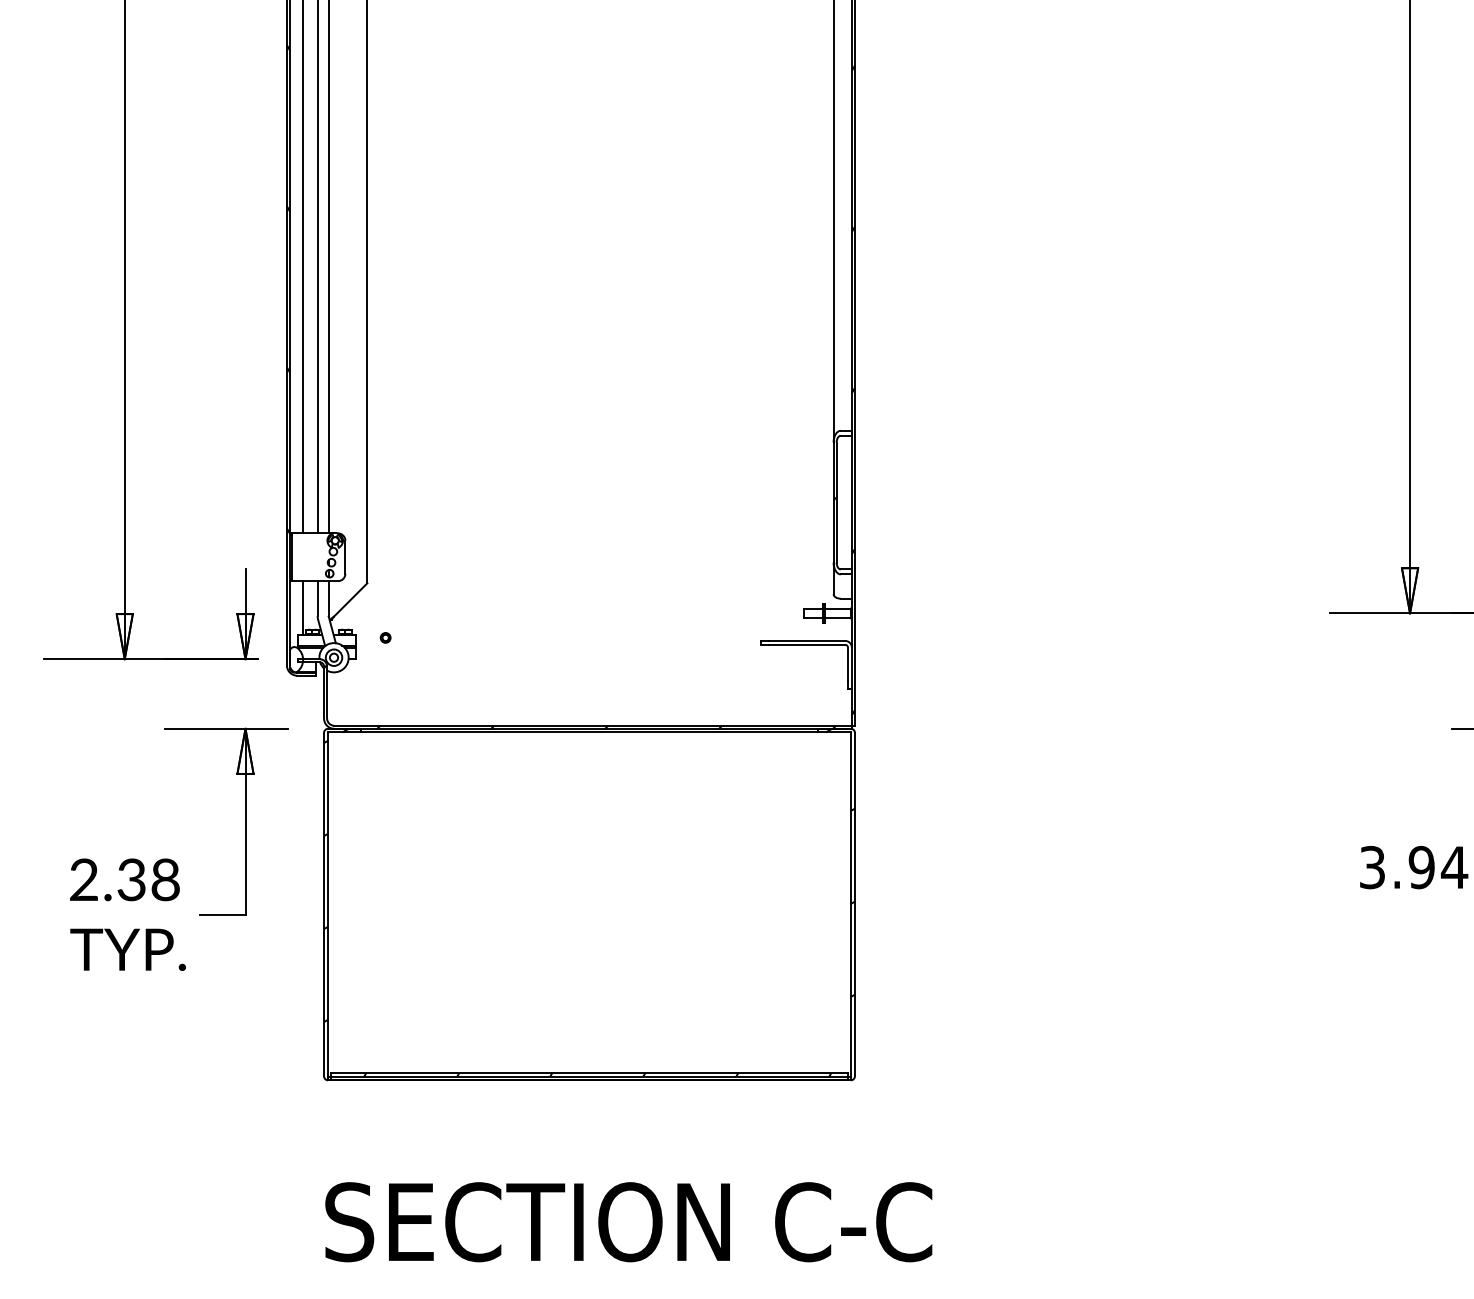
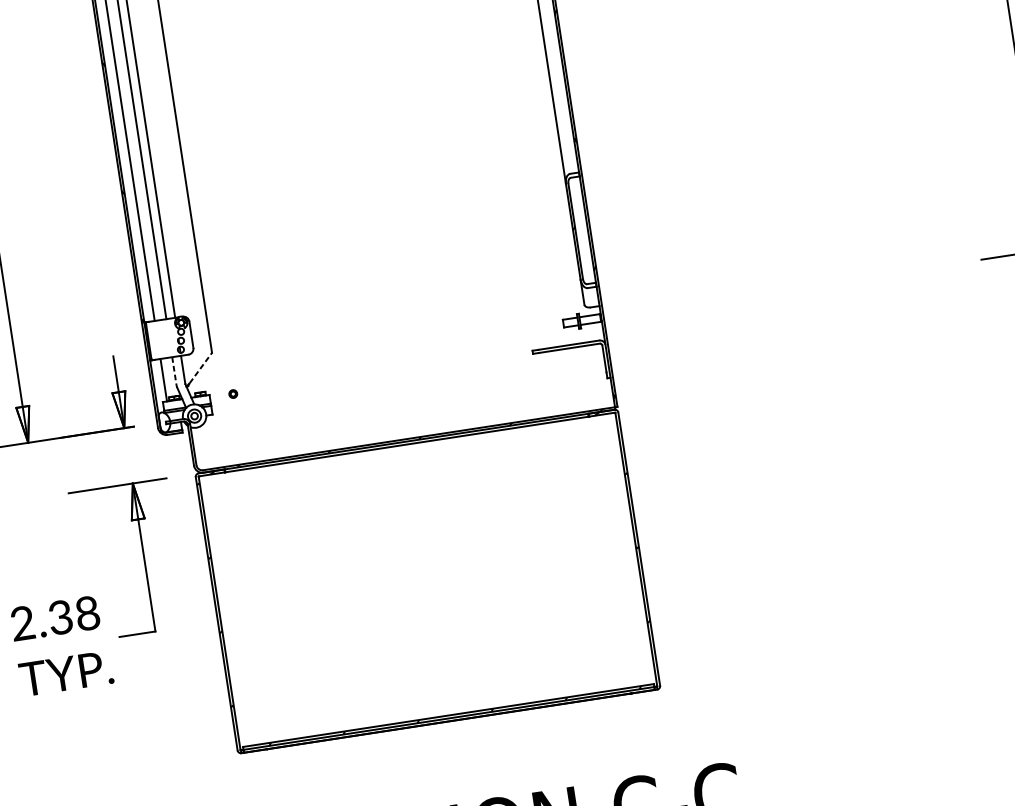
line: (317, 599) -> (174, 371), solid -> dashed
line: (351, 599) -> (201, 367), solid -> dashed

